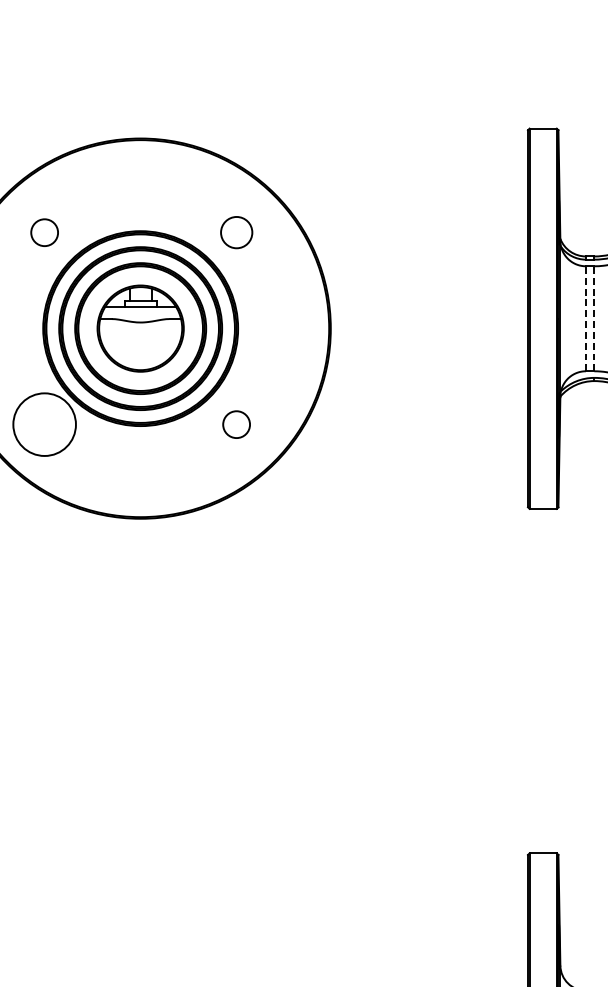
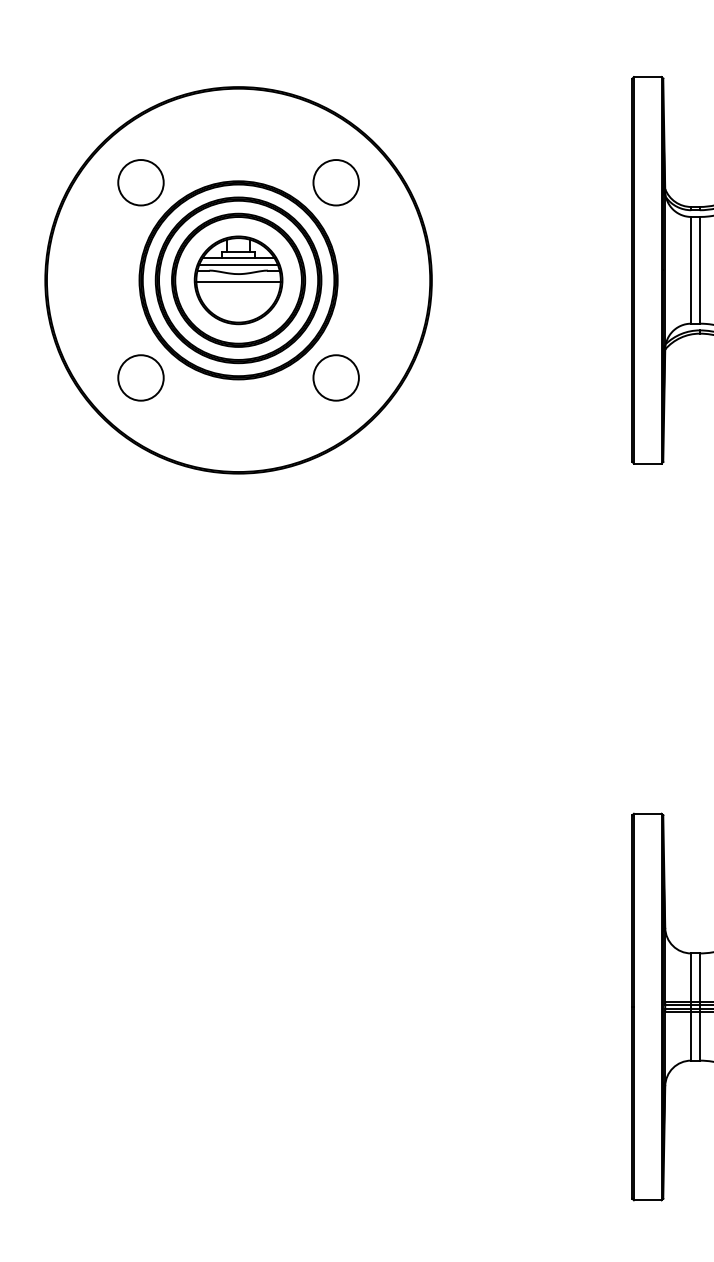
circle: (44, 232) -> (140, 182), size x1.67
circle: (236, 232) -> (335, 182), size x1.43
line: (140, 313) -> (238, 264), added
line: (586, 317) -> (691, 269), dashed -> solid
line: (594, 317) -> (699, 269), dashed -> solid
line: (140, 330) -> (238, 282), added
circle: (44, 424) -> (140, 377), size x0.71
circle: (236, 424) -> (335, 377), size x1.67

